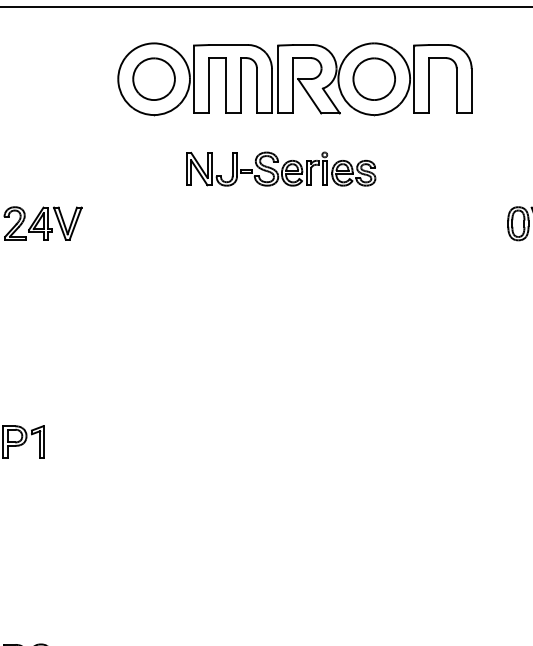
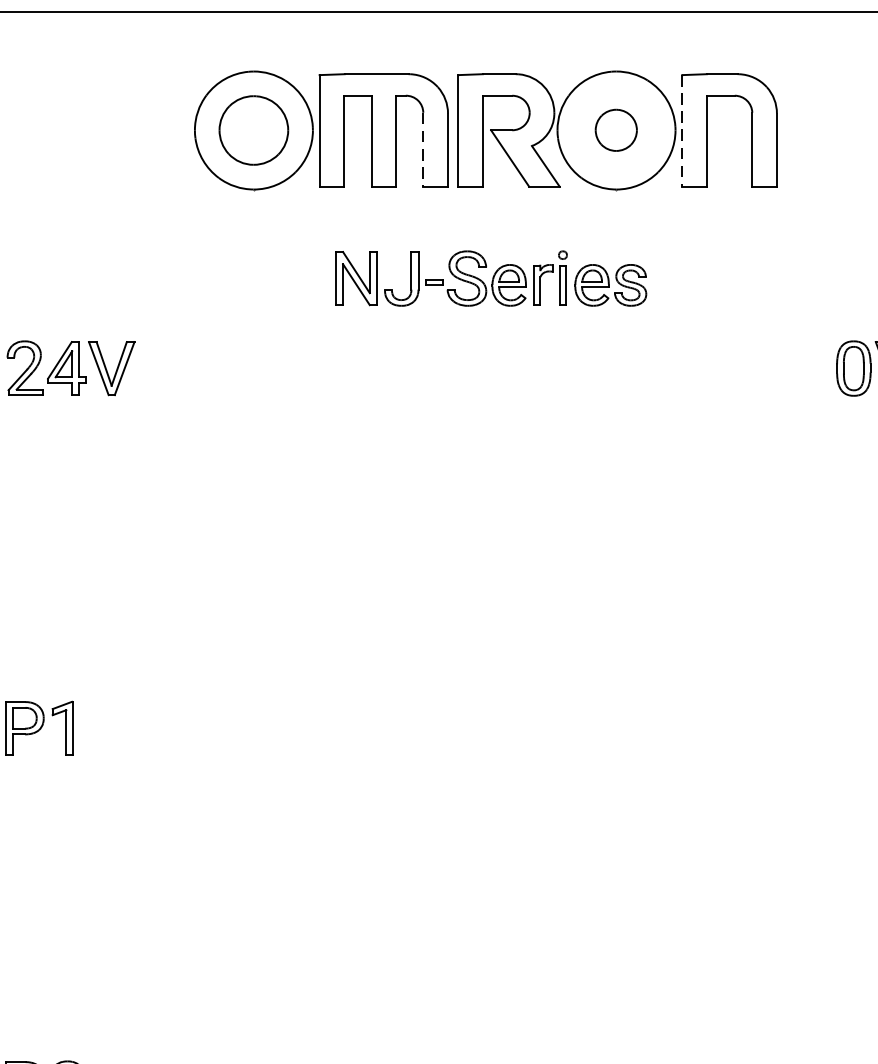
part: (373, 78) -> (615, 129), size x0.6
line: (414, 79) -> (682, 130), solid -> dashed
line: (256, 91) -> (422, 150), solid -> dashed
part: (281, 168) -> (491, 277), moved

